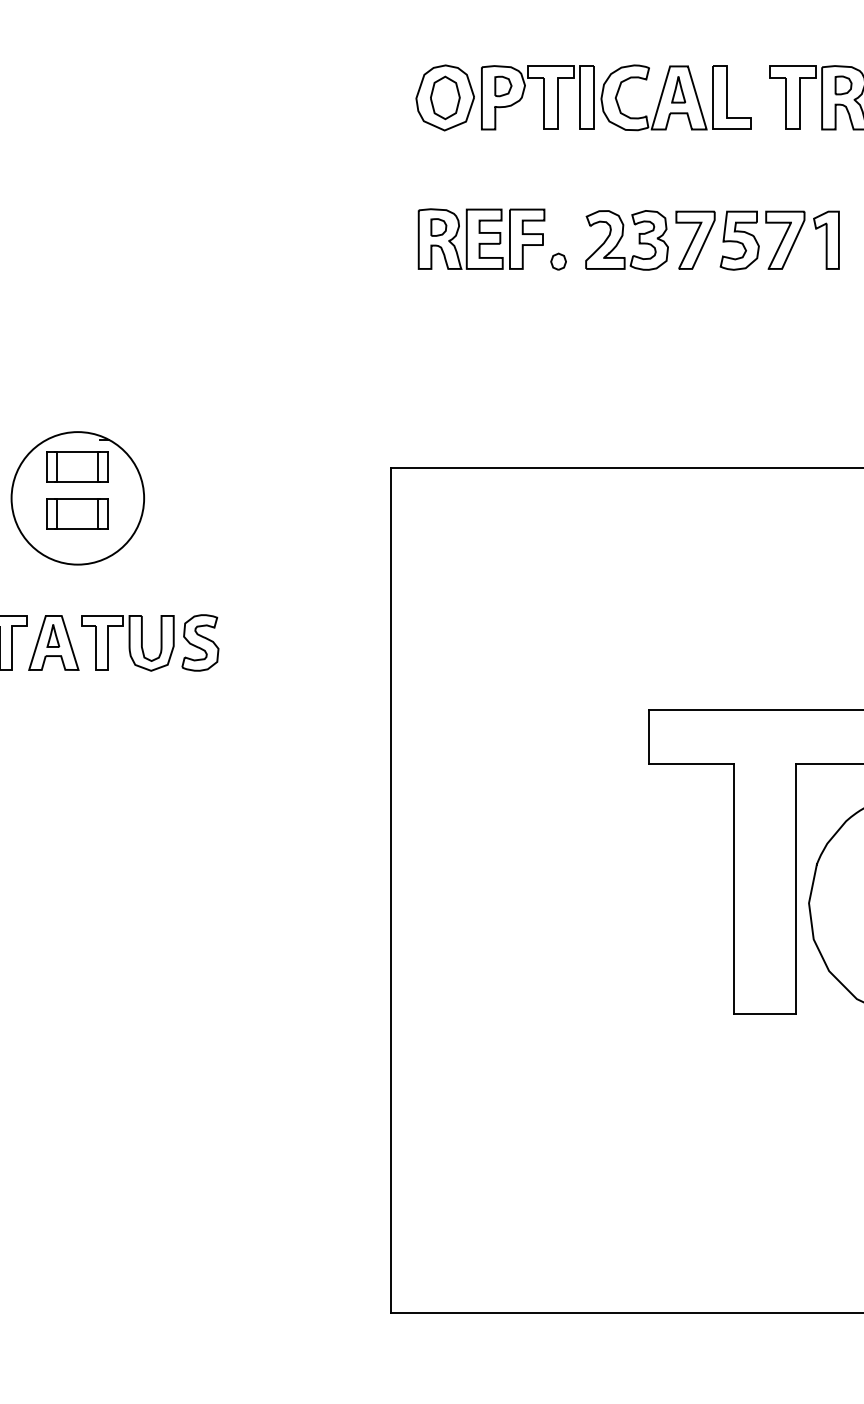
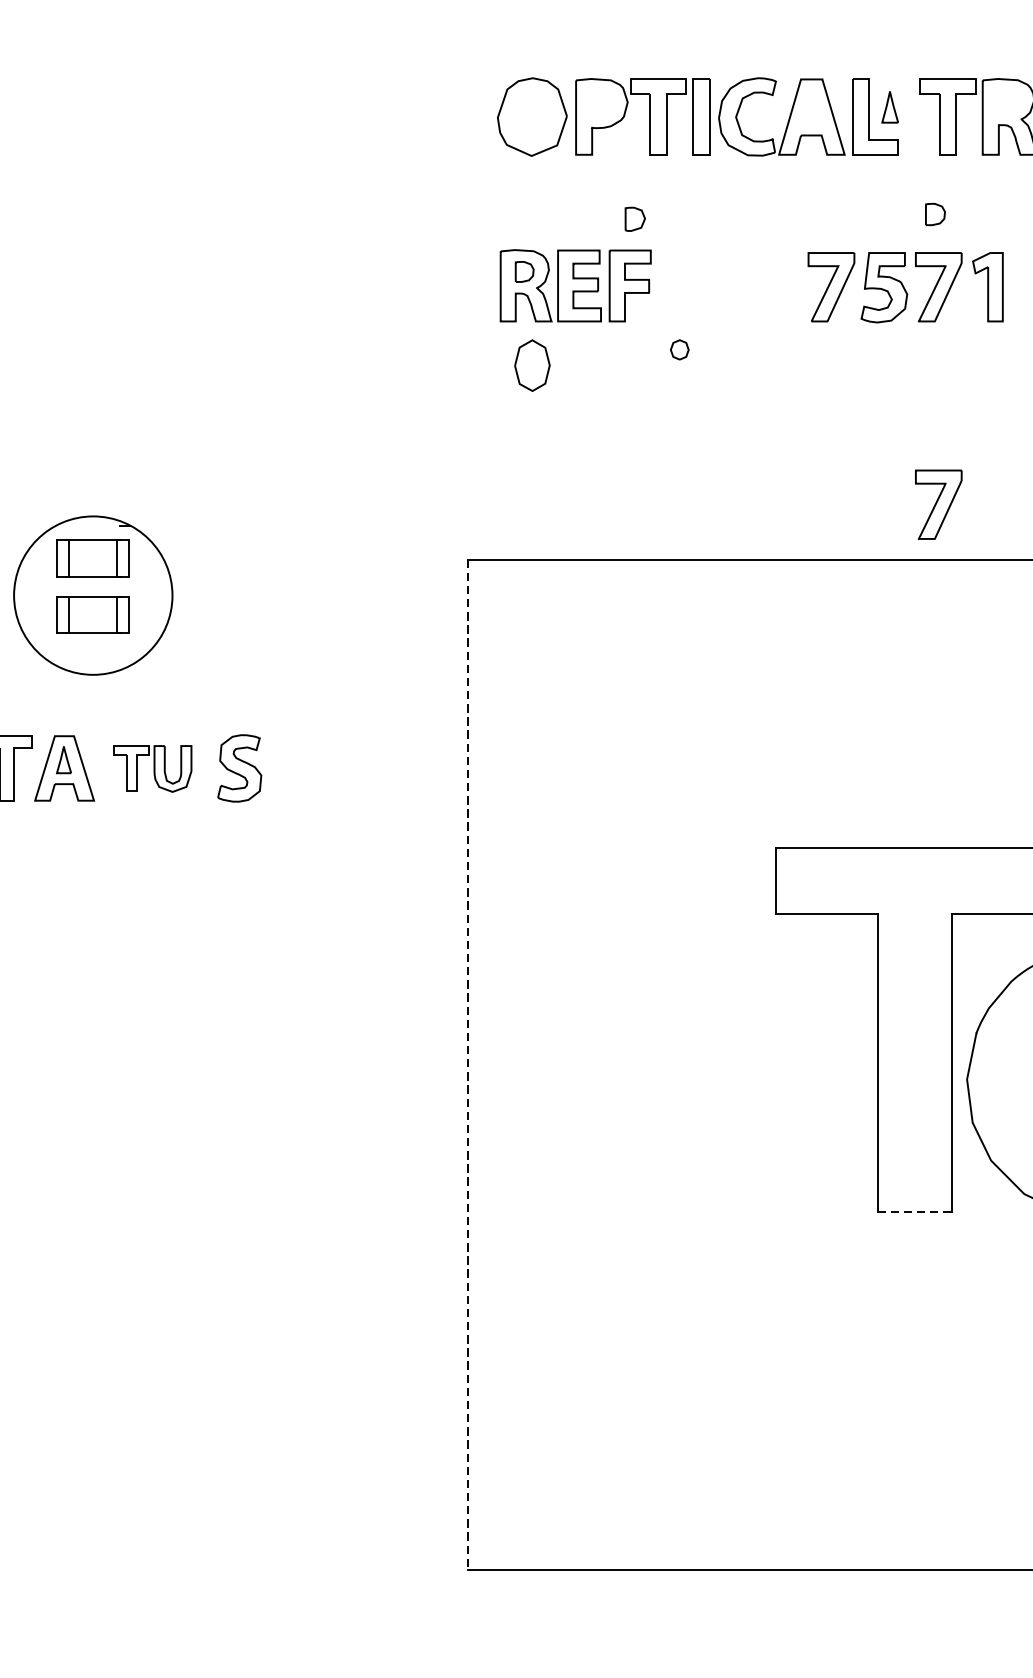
part: (843, 85) -> (935, 214), moved
part: (503, 86) -> (635, 219), moved
part: (678, 89) -> (889, 107), moved
part: (445, 97) -> (532, 365), moved
part: (626, 240) -> (748, 287), removed
part: (558, 261) -> (679, 349), moved
part: (785, 421) -> (938, 503), added
part: (127, 643) -> (152, 769), size x0.7
line: (391, 890) -> (468, 1064), solid -> dashed
line: (765, 1014) -> (915, 1212), solid -> dashed

